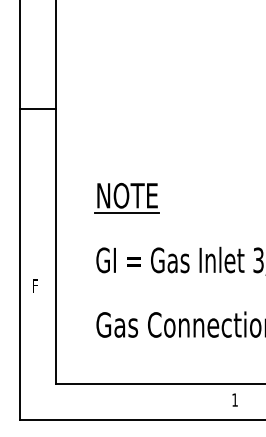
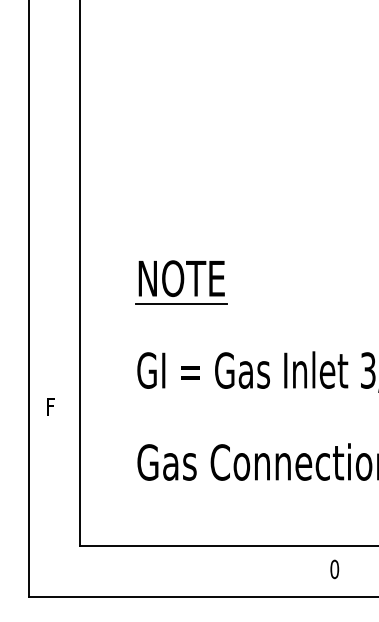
line: (37, 109) -> (53, 155), removed
text: (234, 400) -> (334, 569), 1 -> 0

